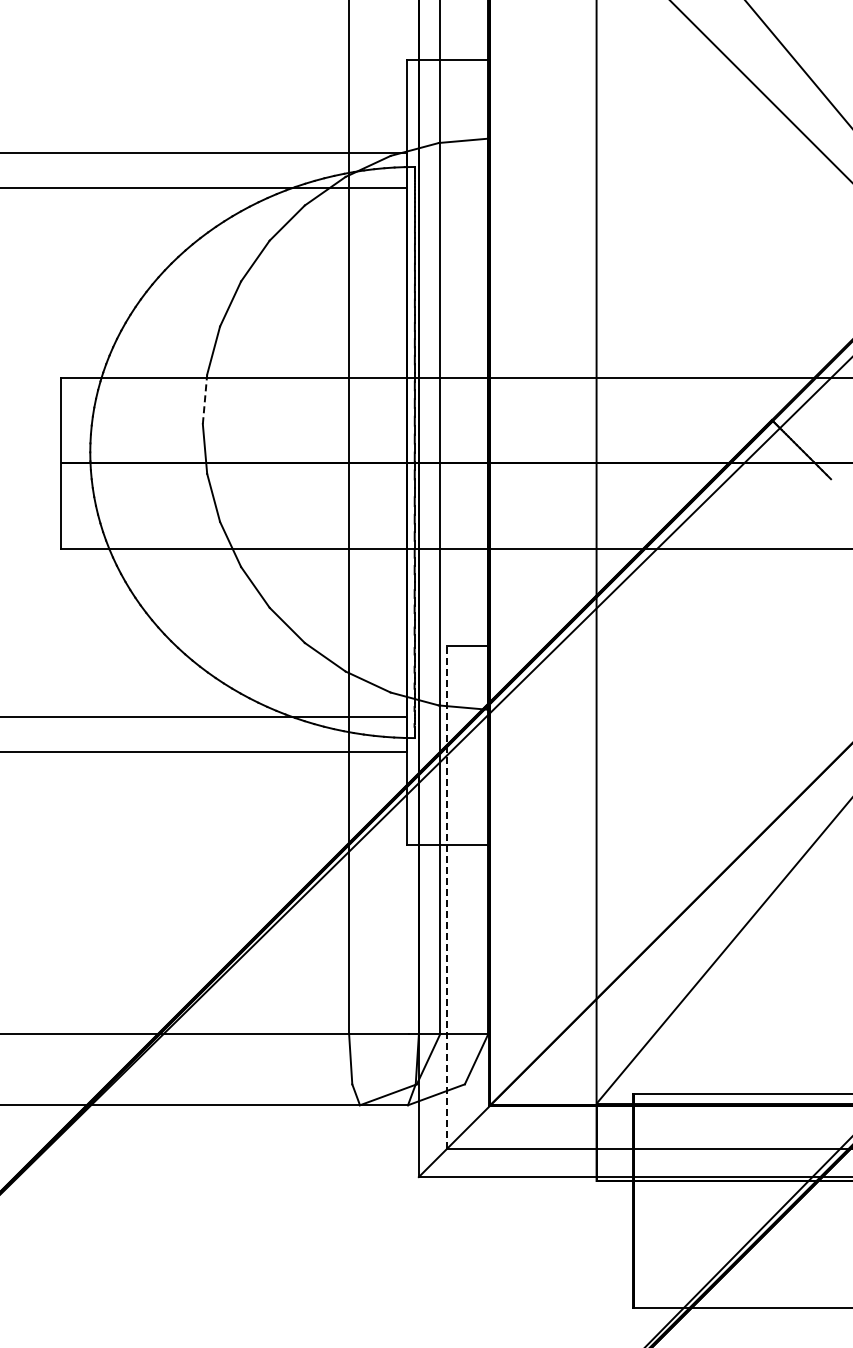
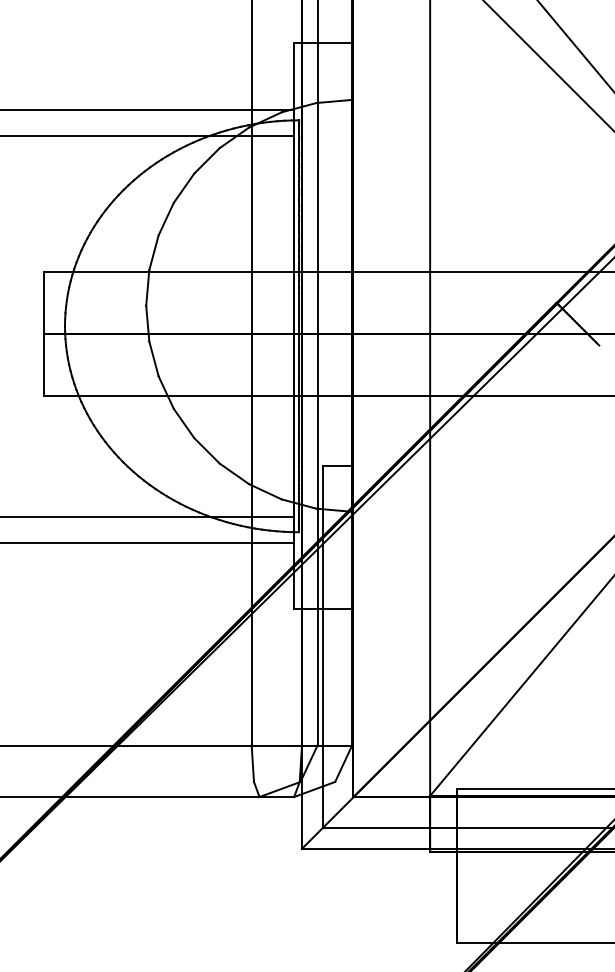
line: (205, 399) -> (148, 288), dashed -> solid
line: (447, 896) -> (322, 646), dashed -> solid

